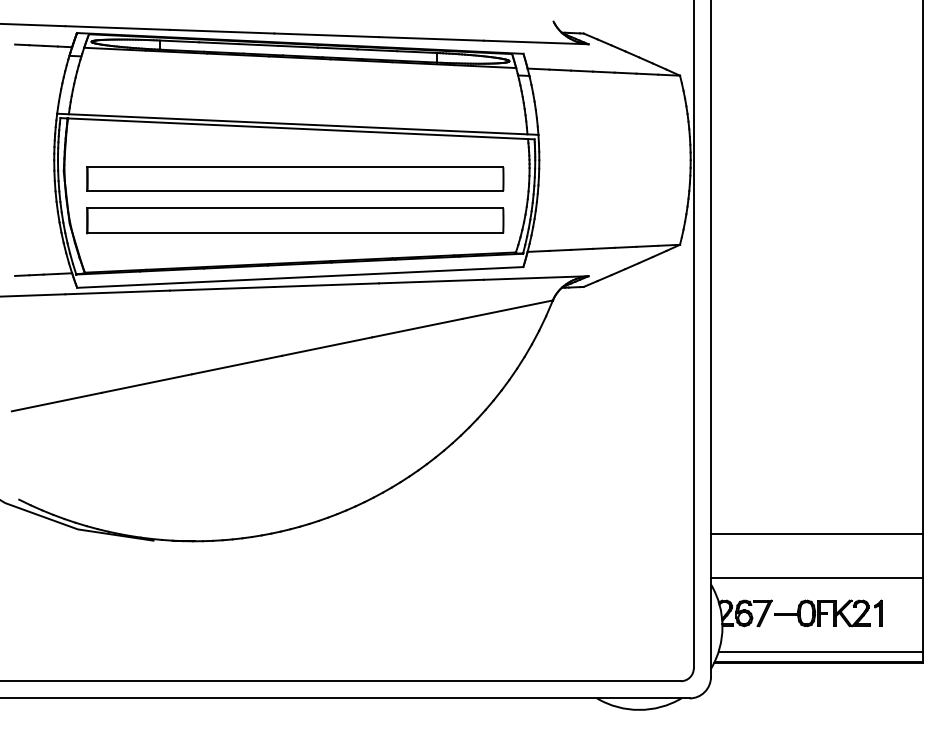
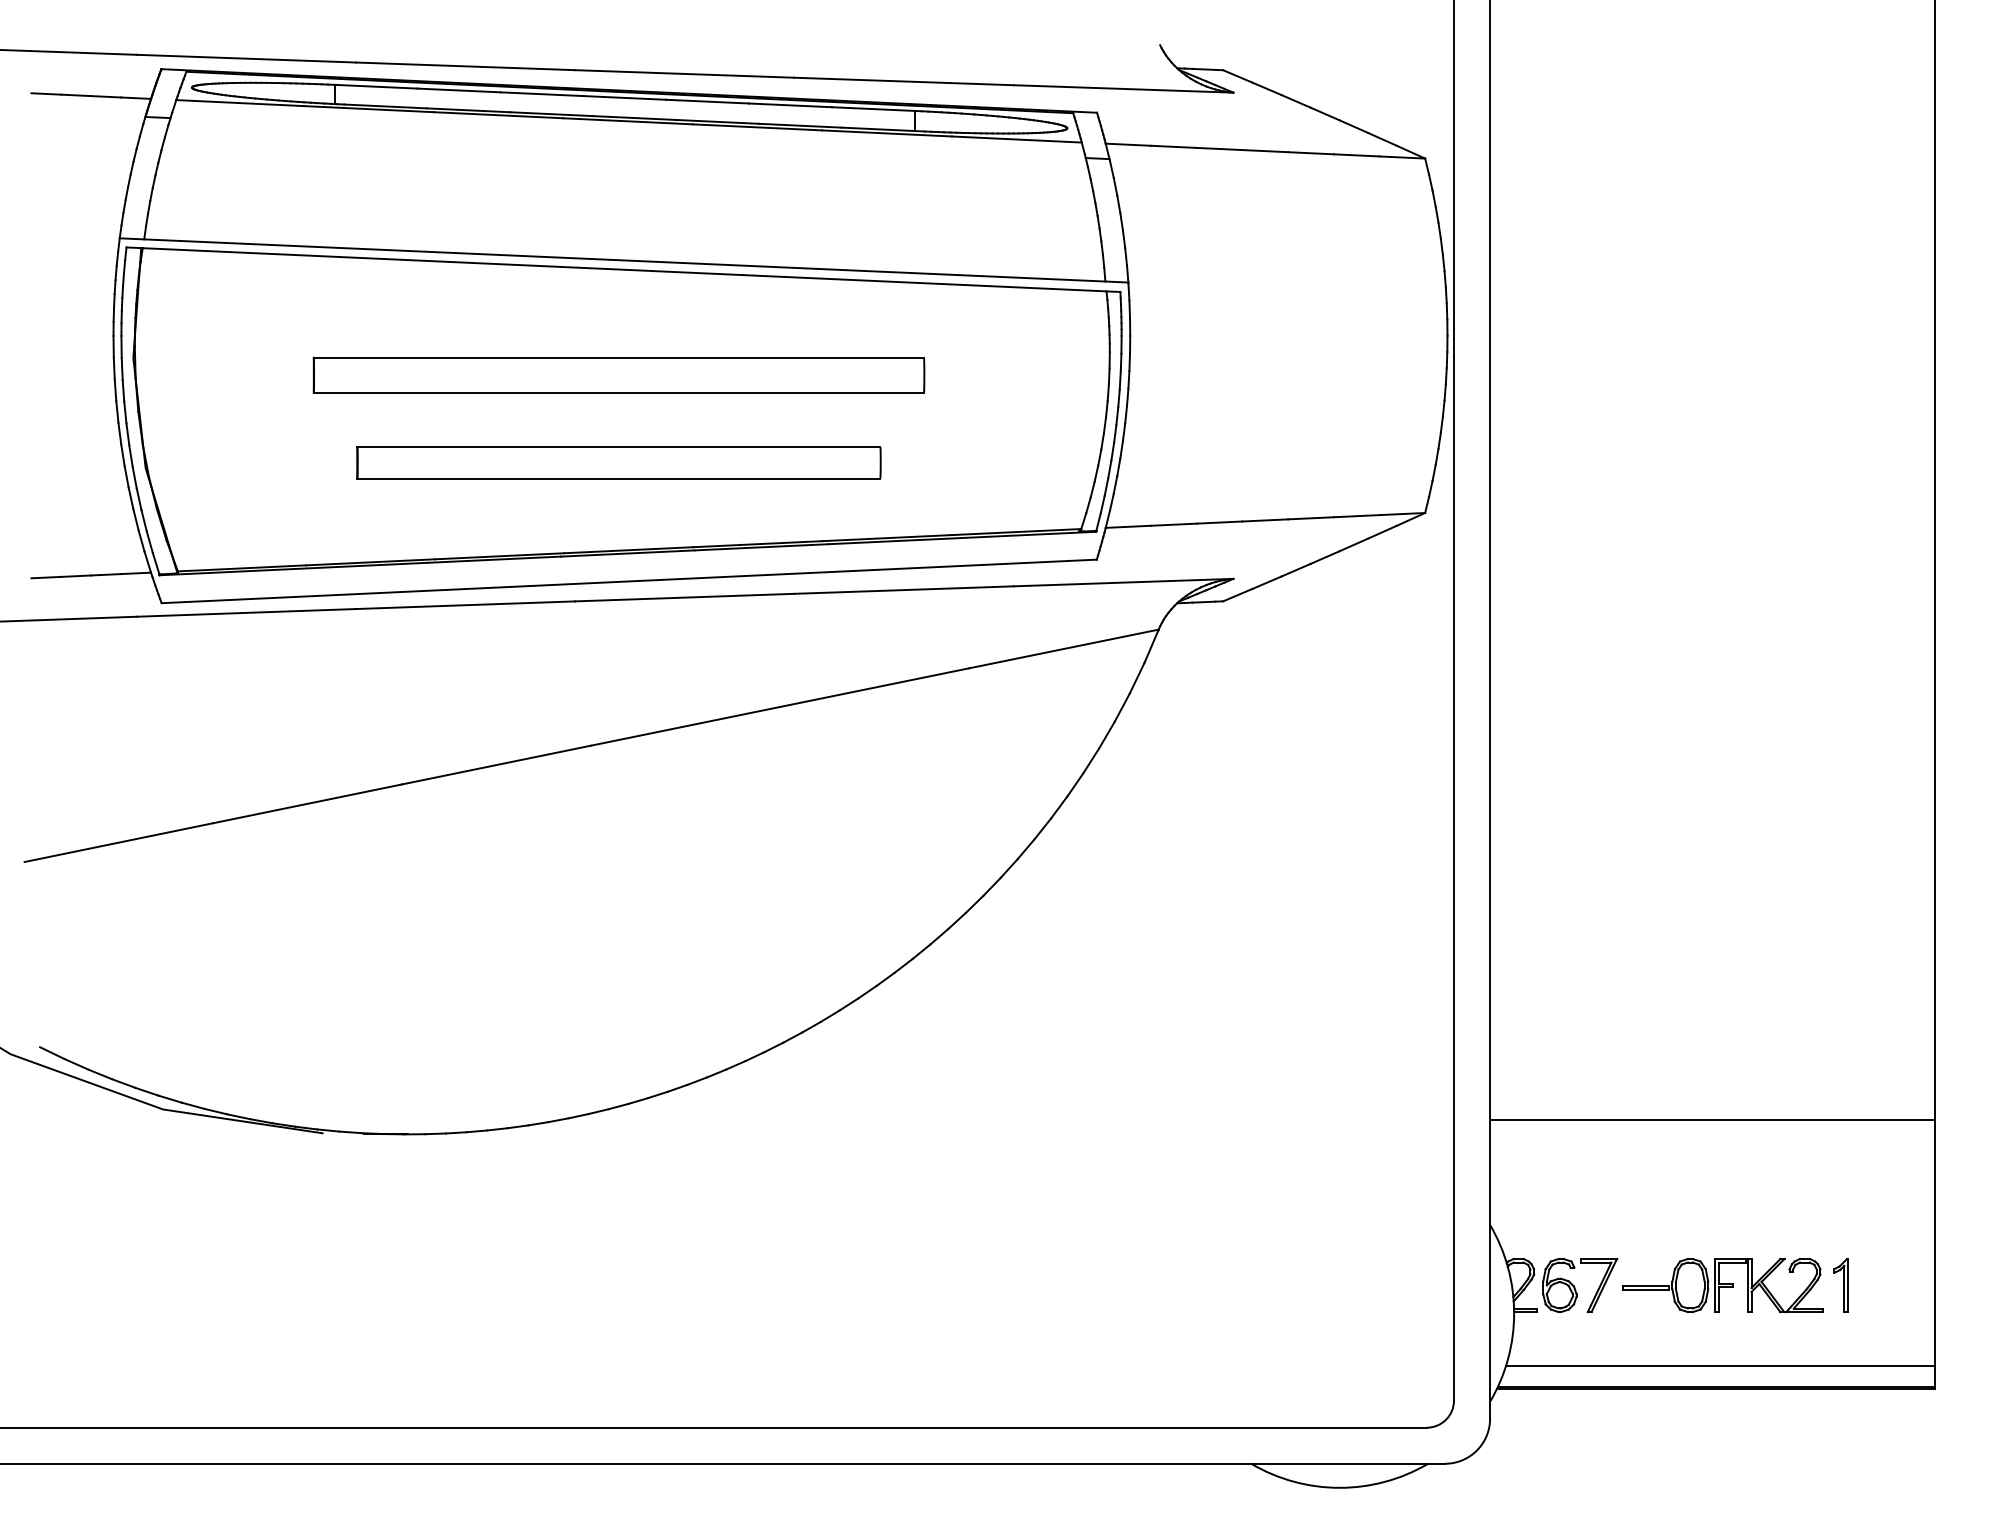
part: (295, 178) -> (619, 374), size x0.7
part: (295, 220) -> (619, 462), size x0.6
line: (817, 577) -> (1713, 1210), removed

